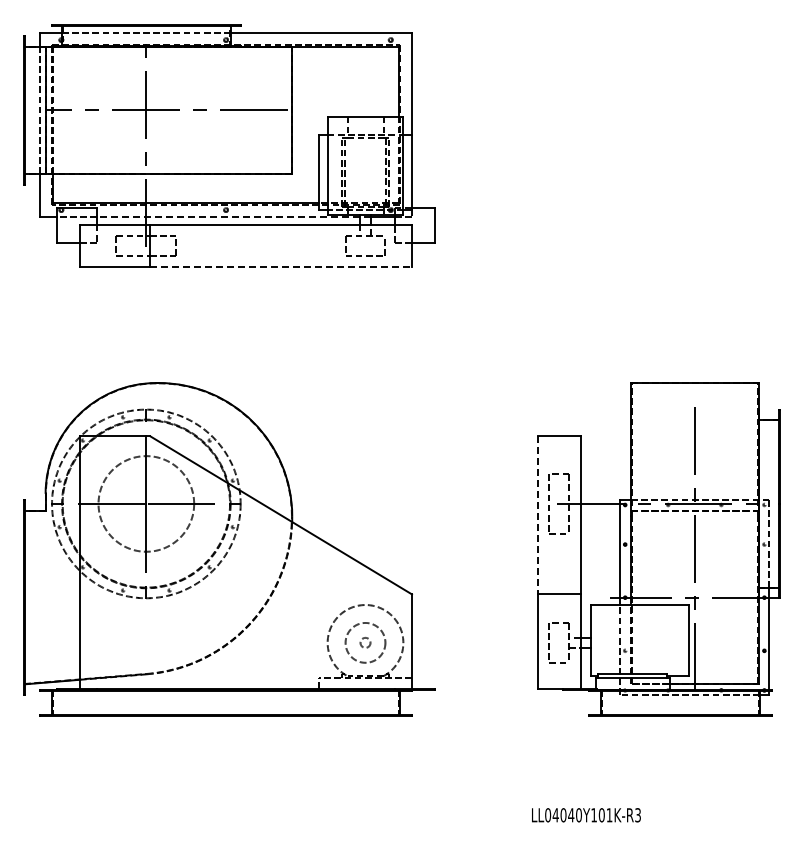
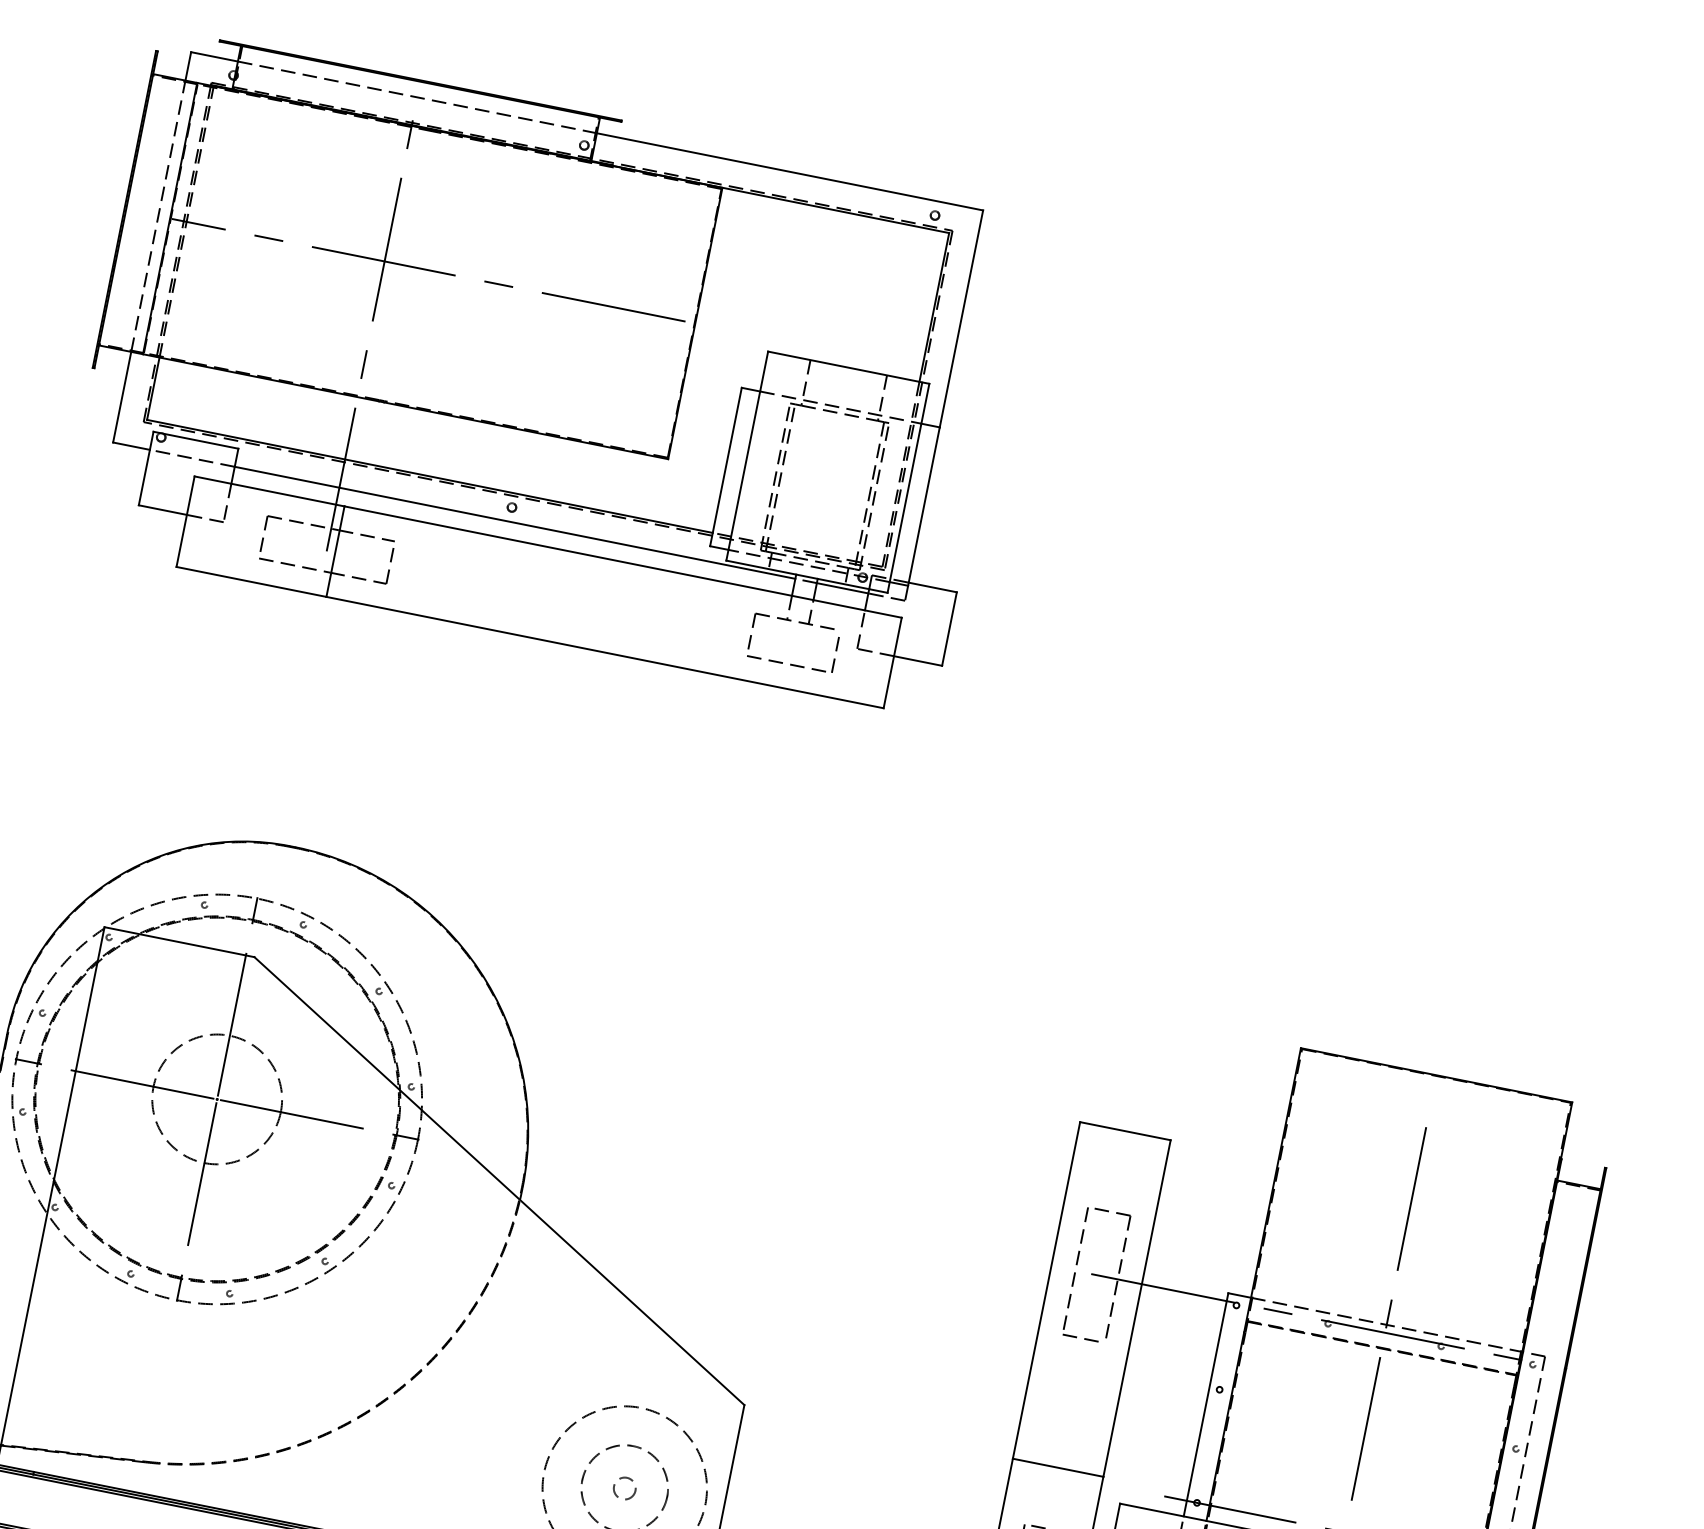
line: (228, 216) -> (514, 522), dashed -> solid
line: (281, 267) -> (605, 653), dashed -> solid
circle: (146, 503) -> (217, 1098), size x0.62
line: (538, 515) -> (1047, 1290), dashed -> solid

